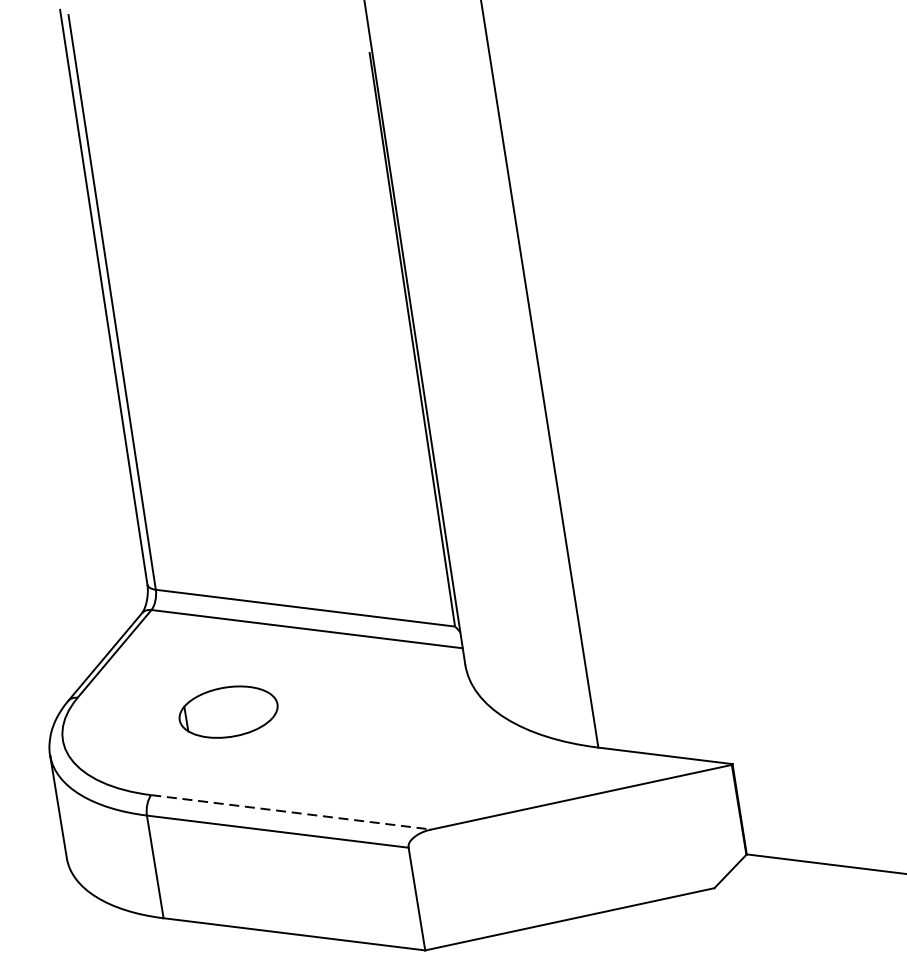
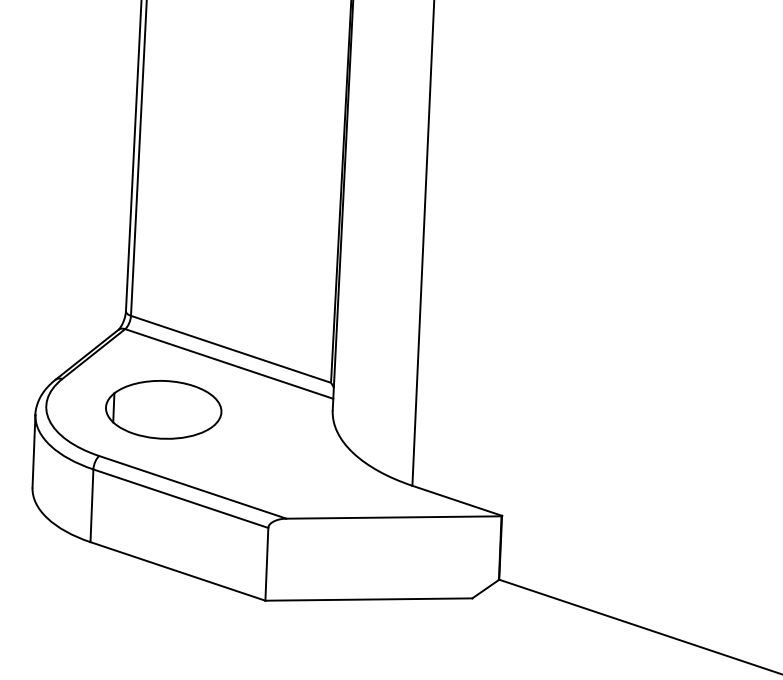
part: (228, 711) -> (163, 409), size x1.67
line: (290, 812) -> (192, 487), dashed -> solid

